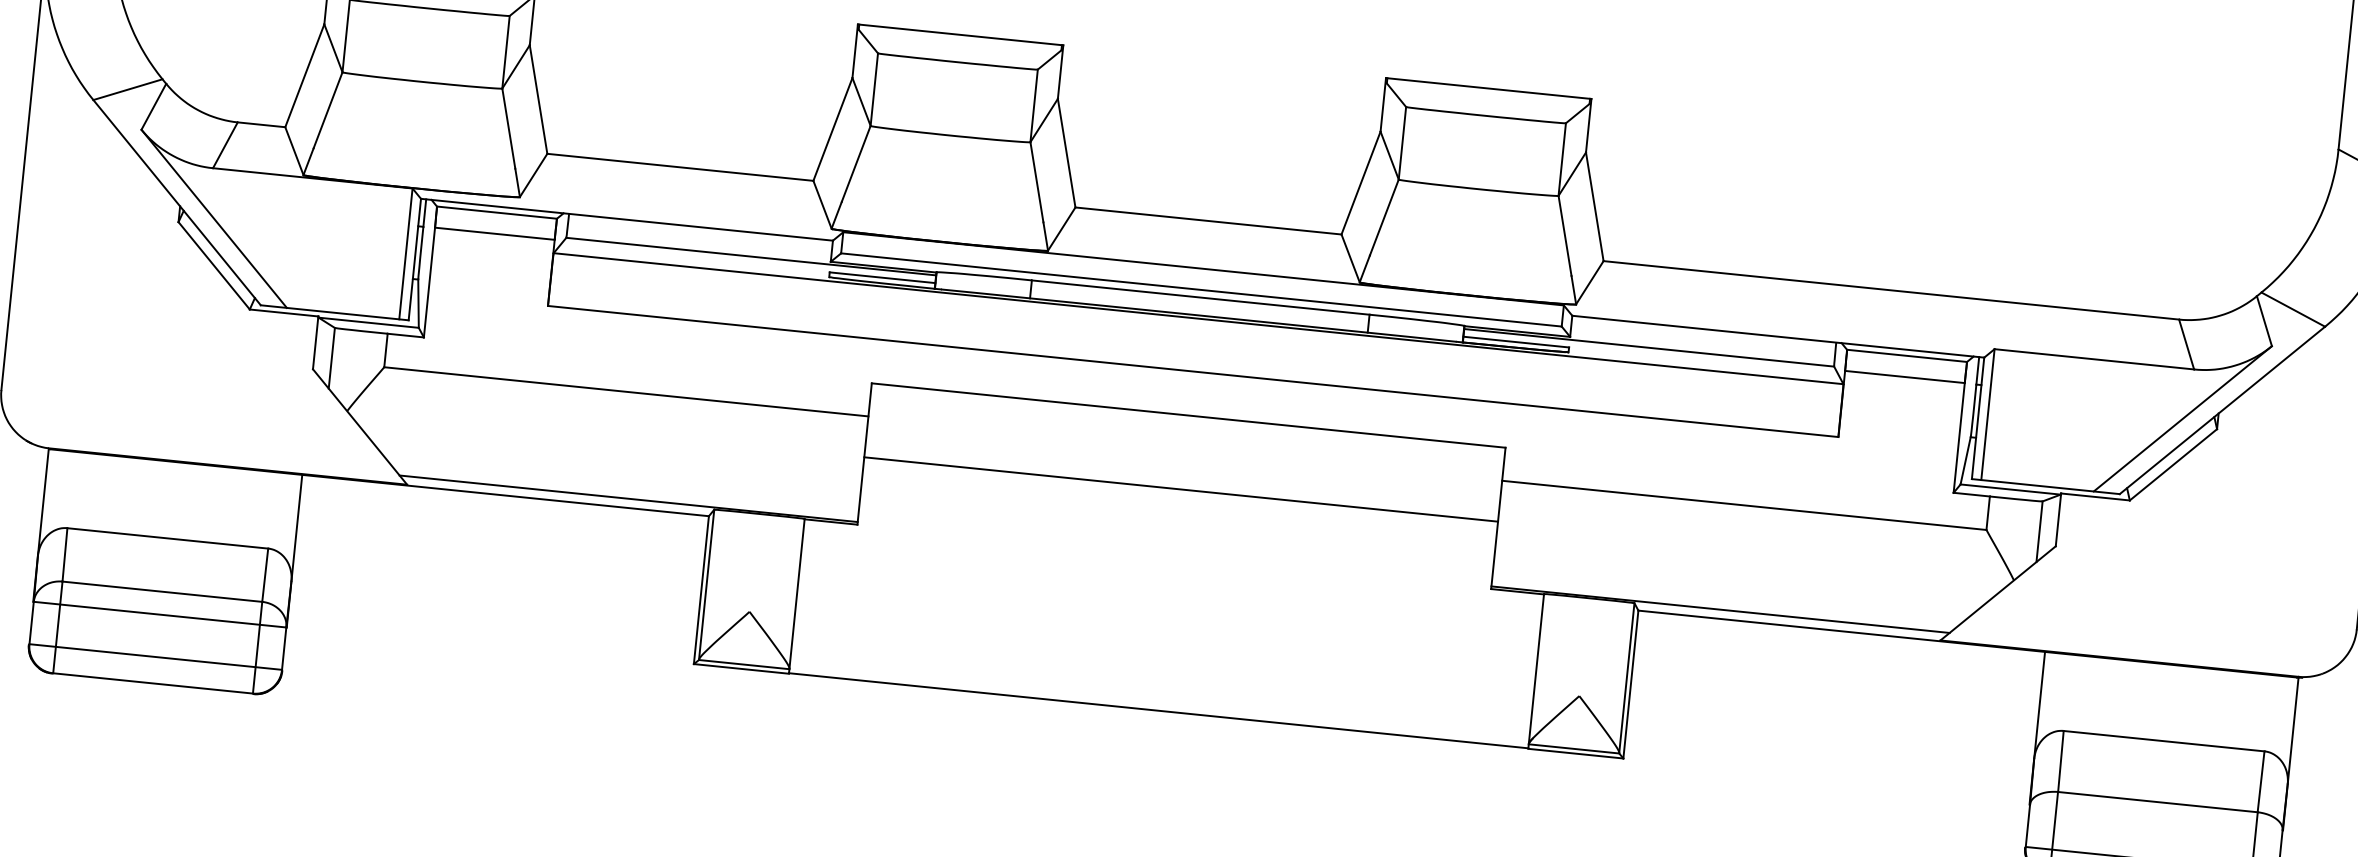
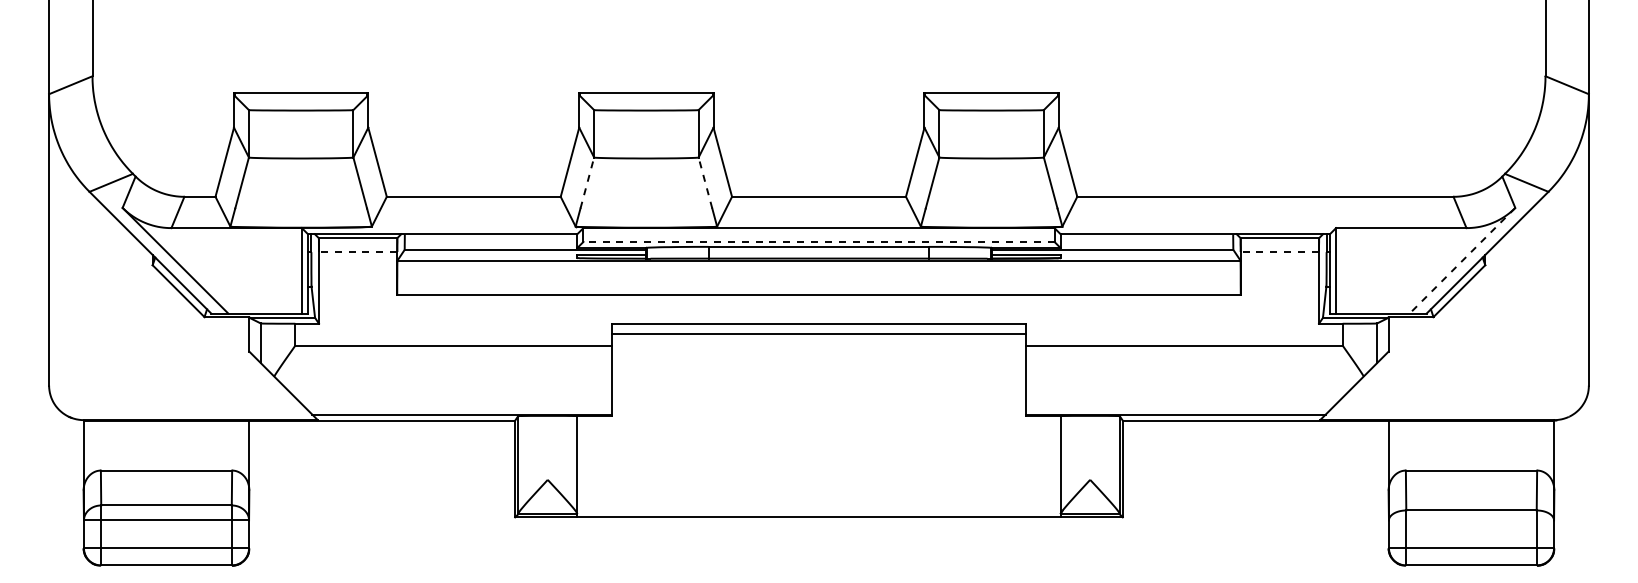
line: (856, 163) -> (587, 182), solid -> dashed
line: (1037, 181) -> (705, 182), solid -> dashed
line: (494, 232) -> (357, 251), solid -> dashed
line: (1200, 289) -> (818, 241), solid -> dashed
line: (1904, 376) -> (1279, 251), solid -> dashed
line: (2182, 418) -> (1462, 260), solid -> dashed
line: (1180, 489) -> (818, 334), moved

